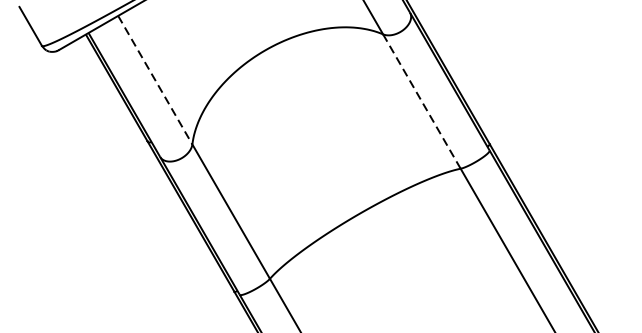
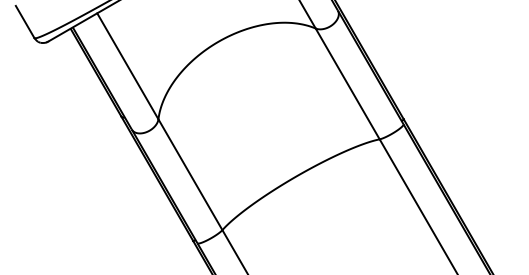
line: (156, 80) -> (128, 66), dashed -> solid
line: (421, 101) -> (347, 83), dashed -> solid

